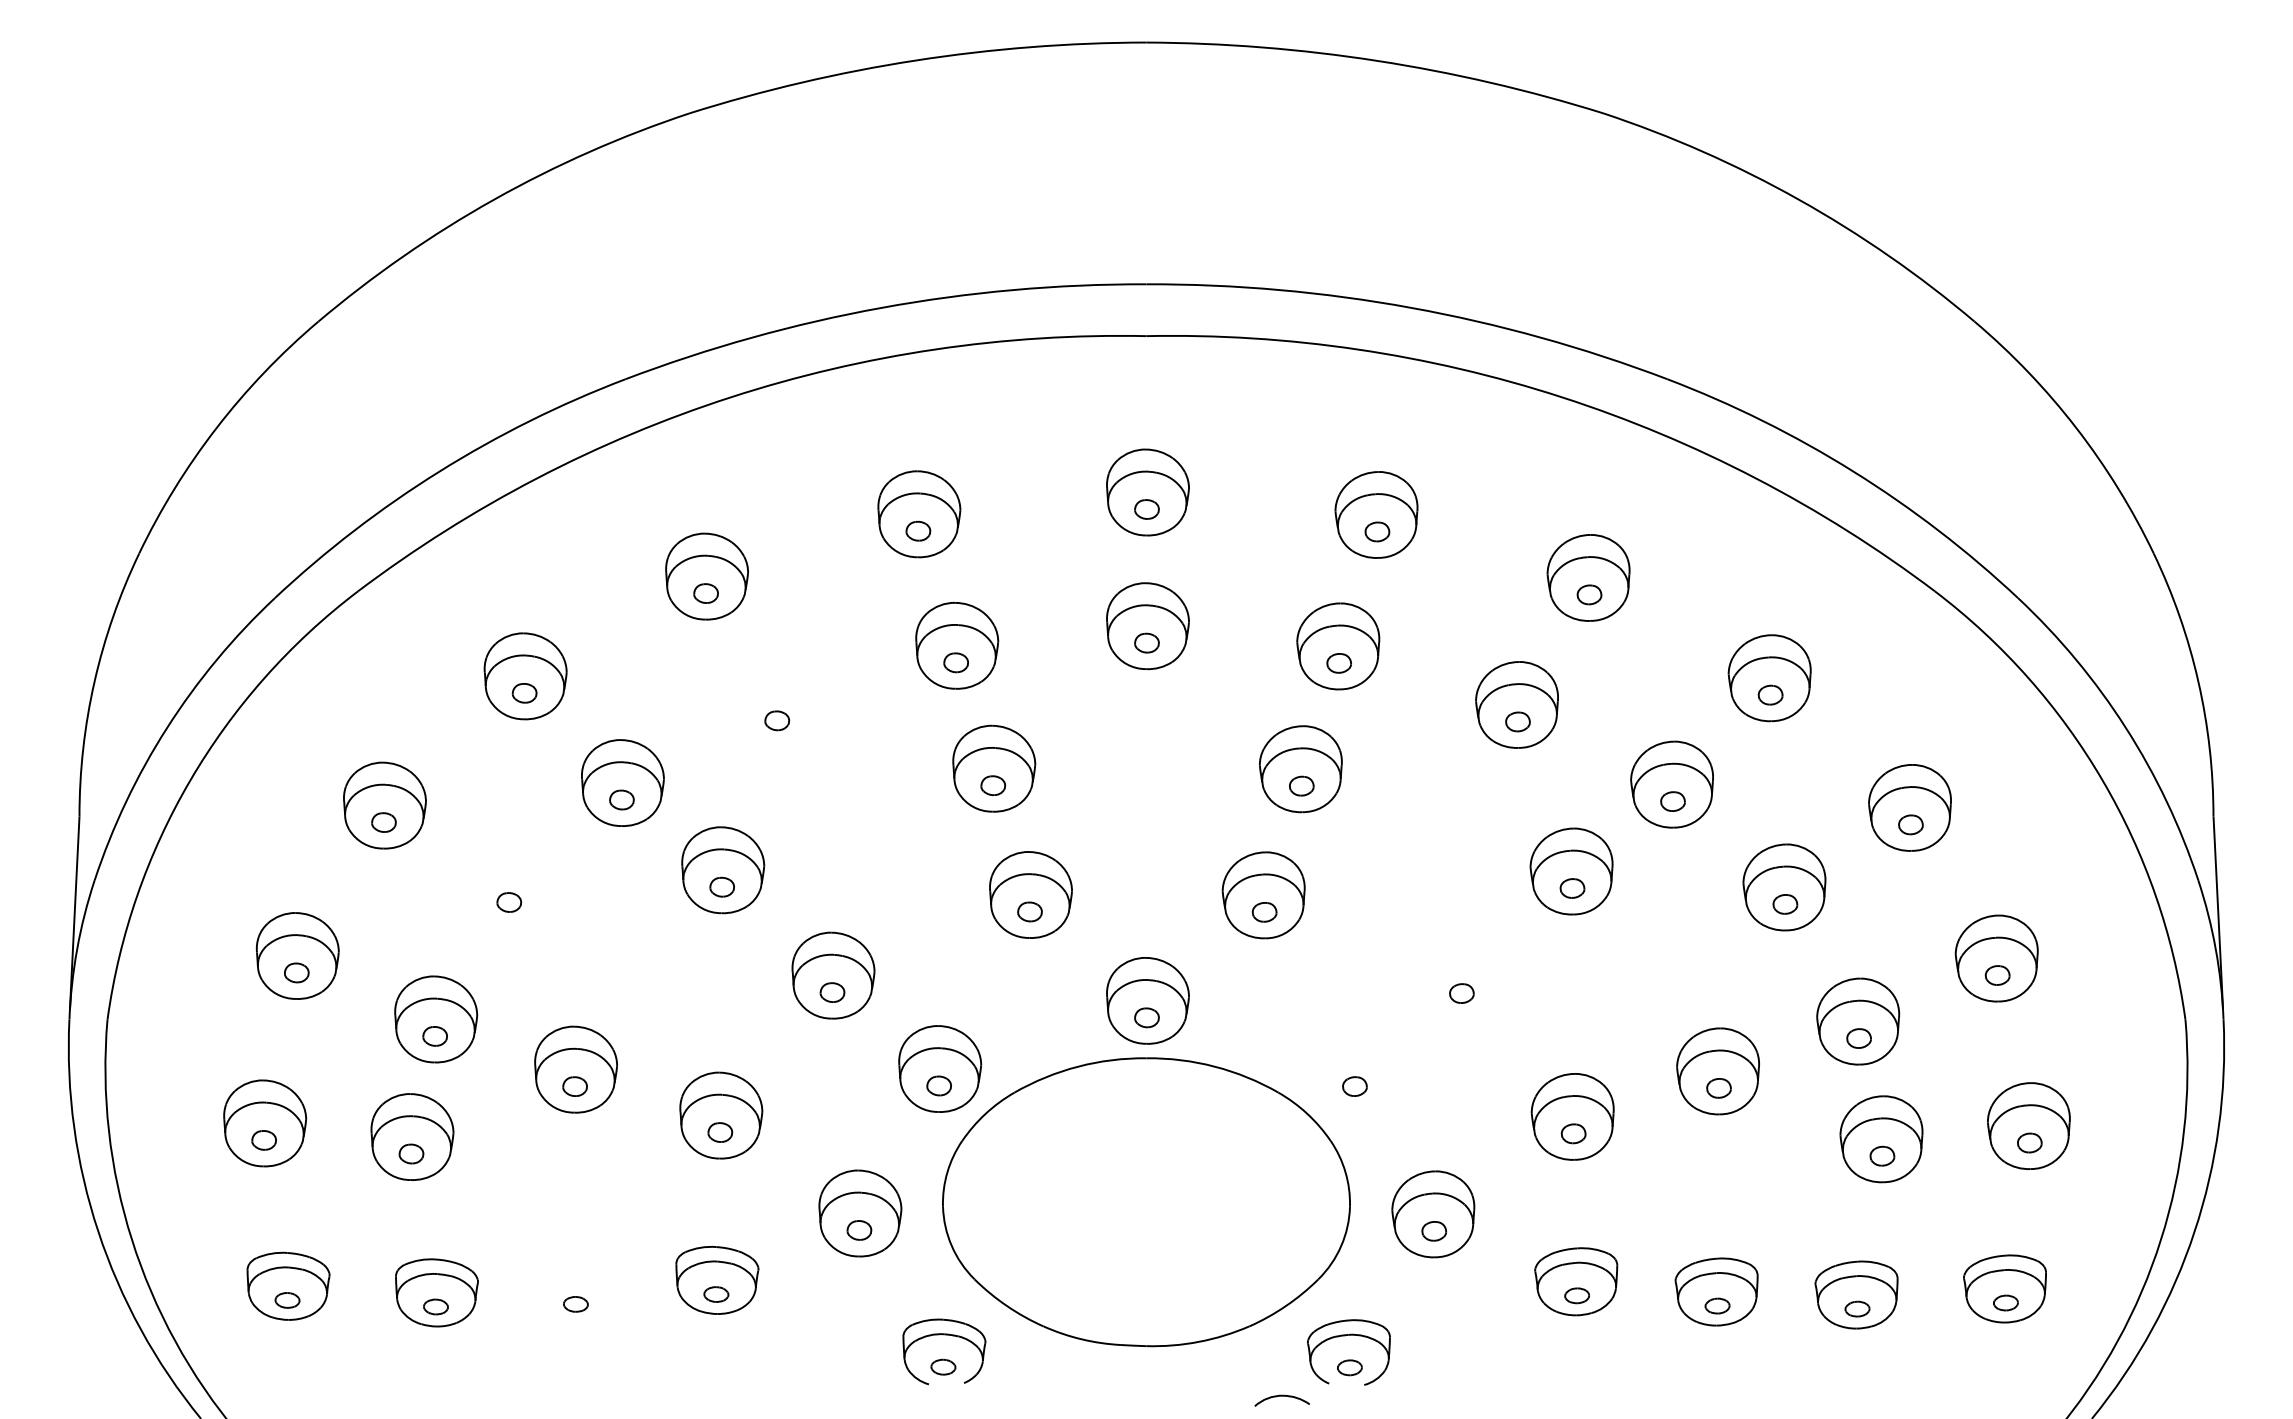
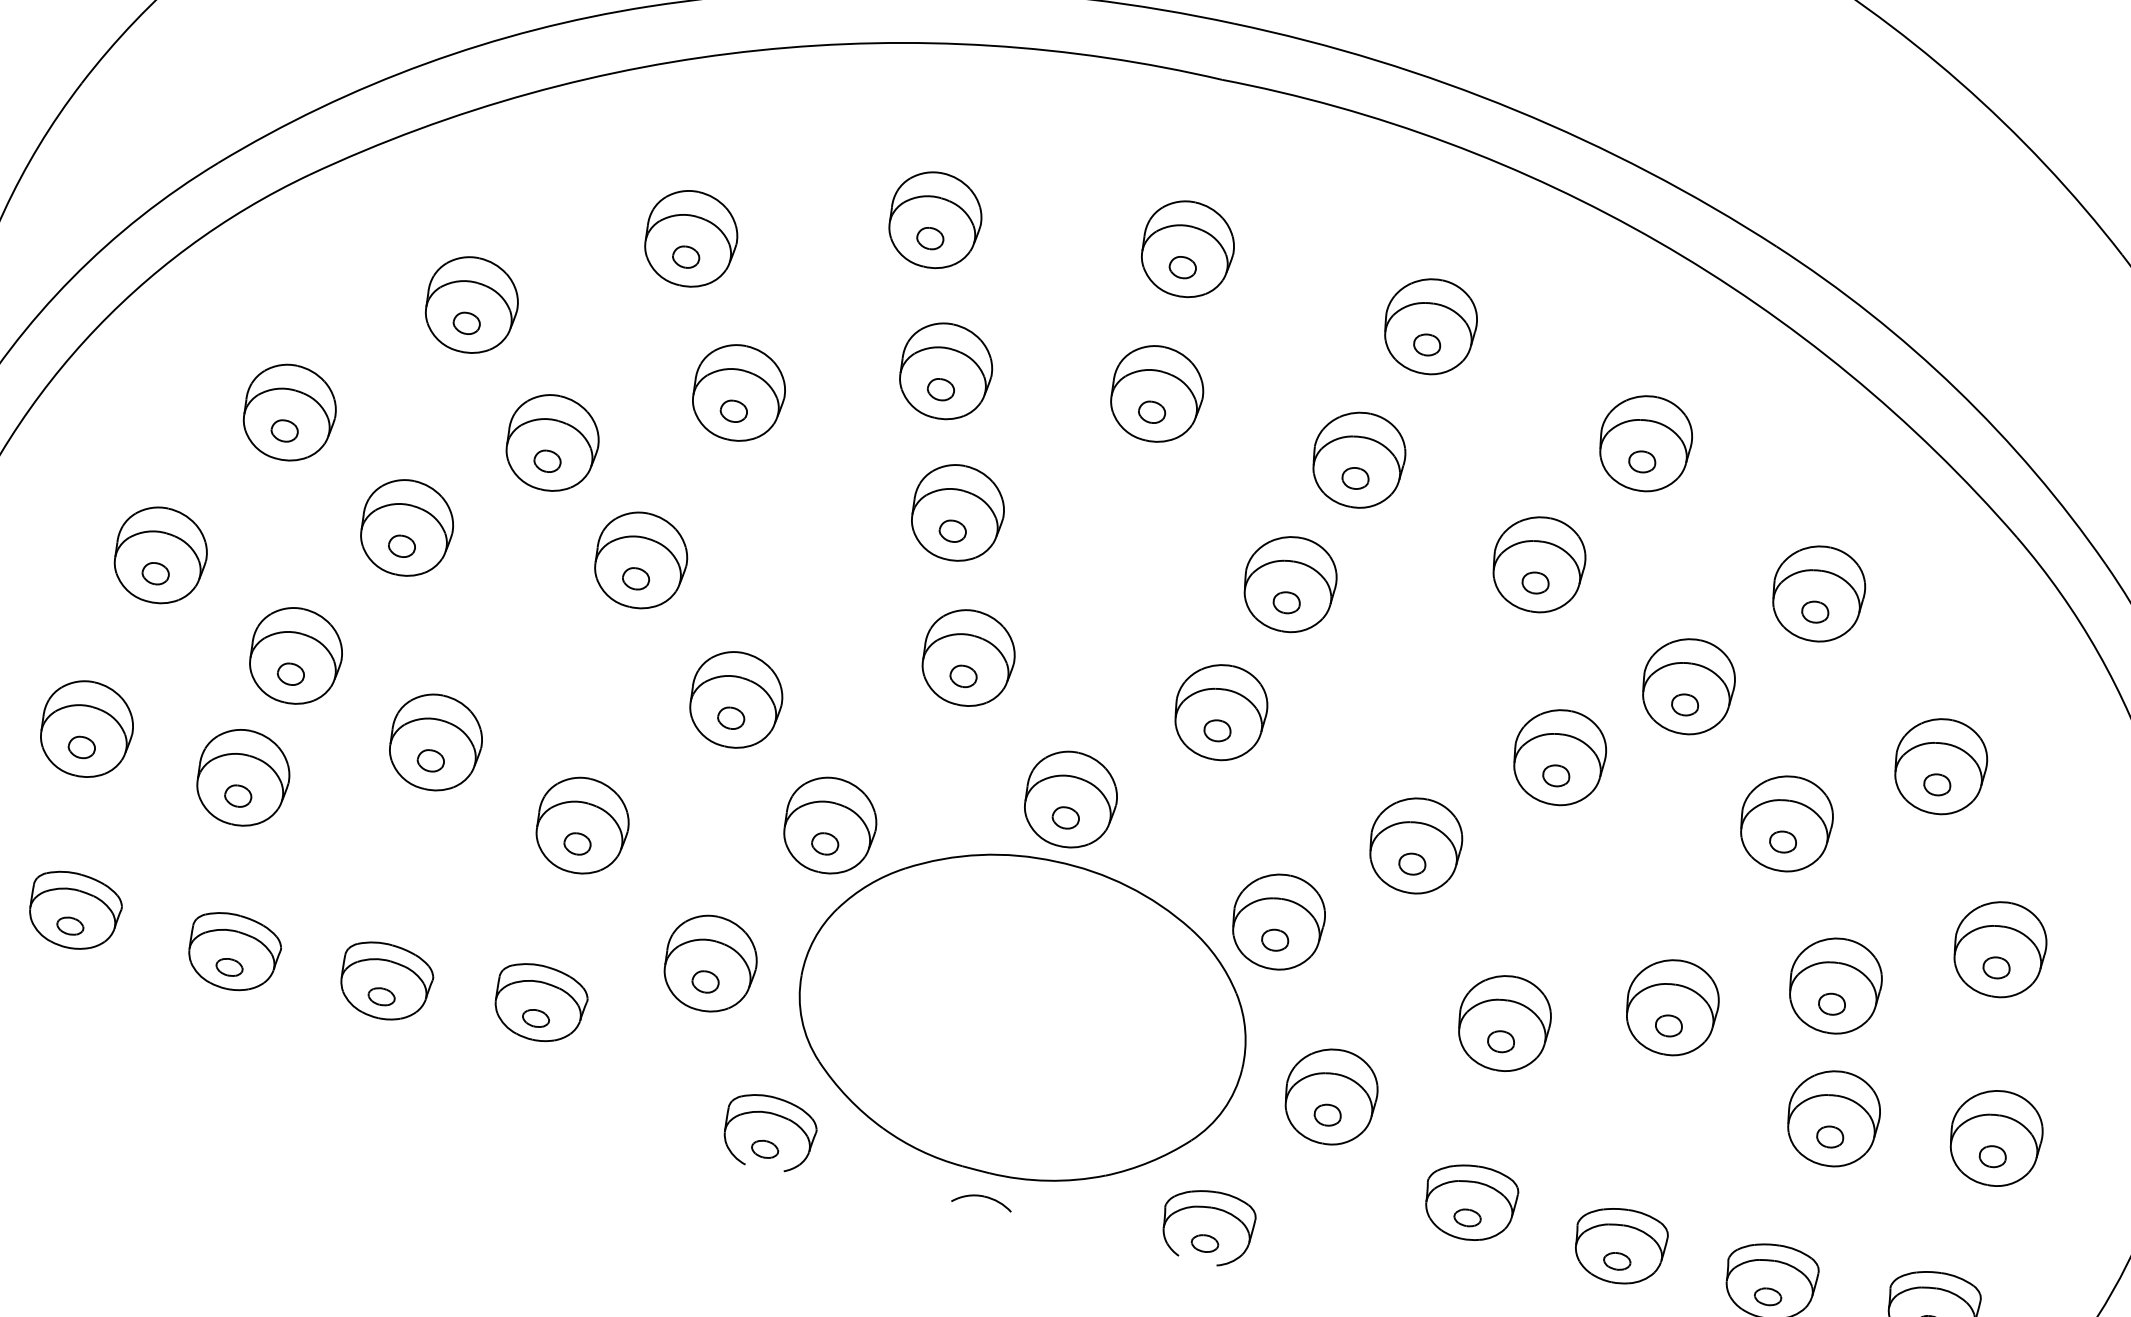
part: (778, 703) -> (739, 392), added
part: (510, 885) -> (407, 528), added
part: (1460, 976) -> (1414, 845), added
part: (1353, 1069) -> (1277, 921), added
part: (576, 1289) -> (385, 980), added
part: (1281, 1400) -> (981, 1201), moved

